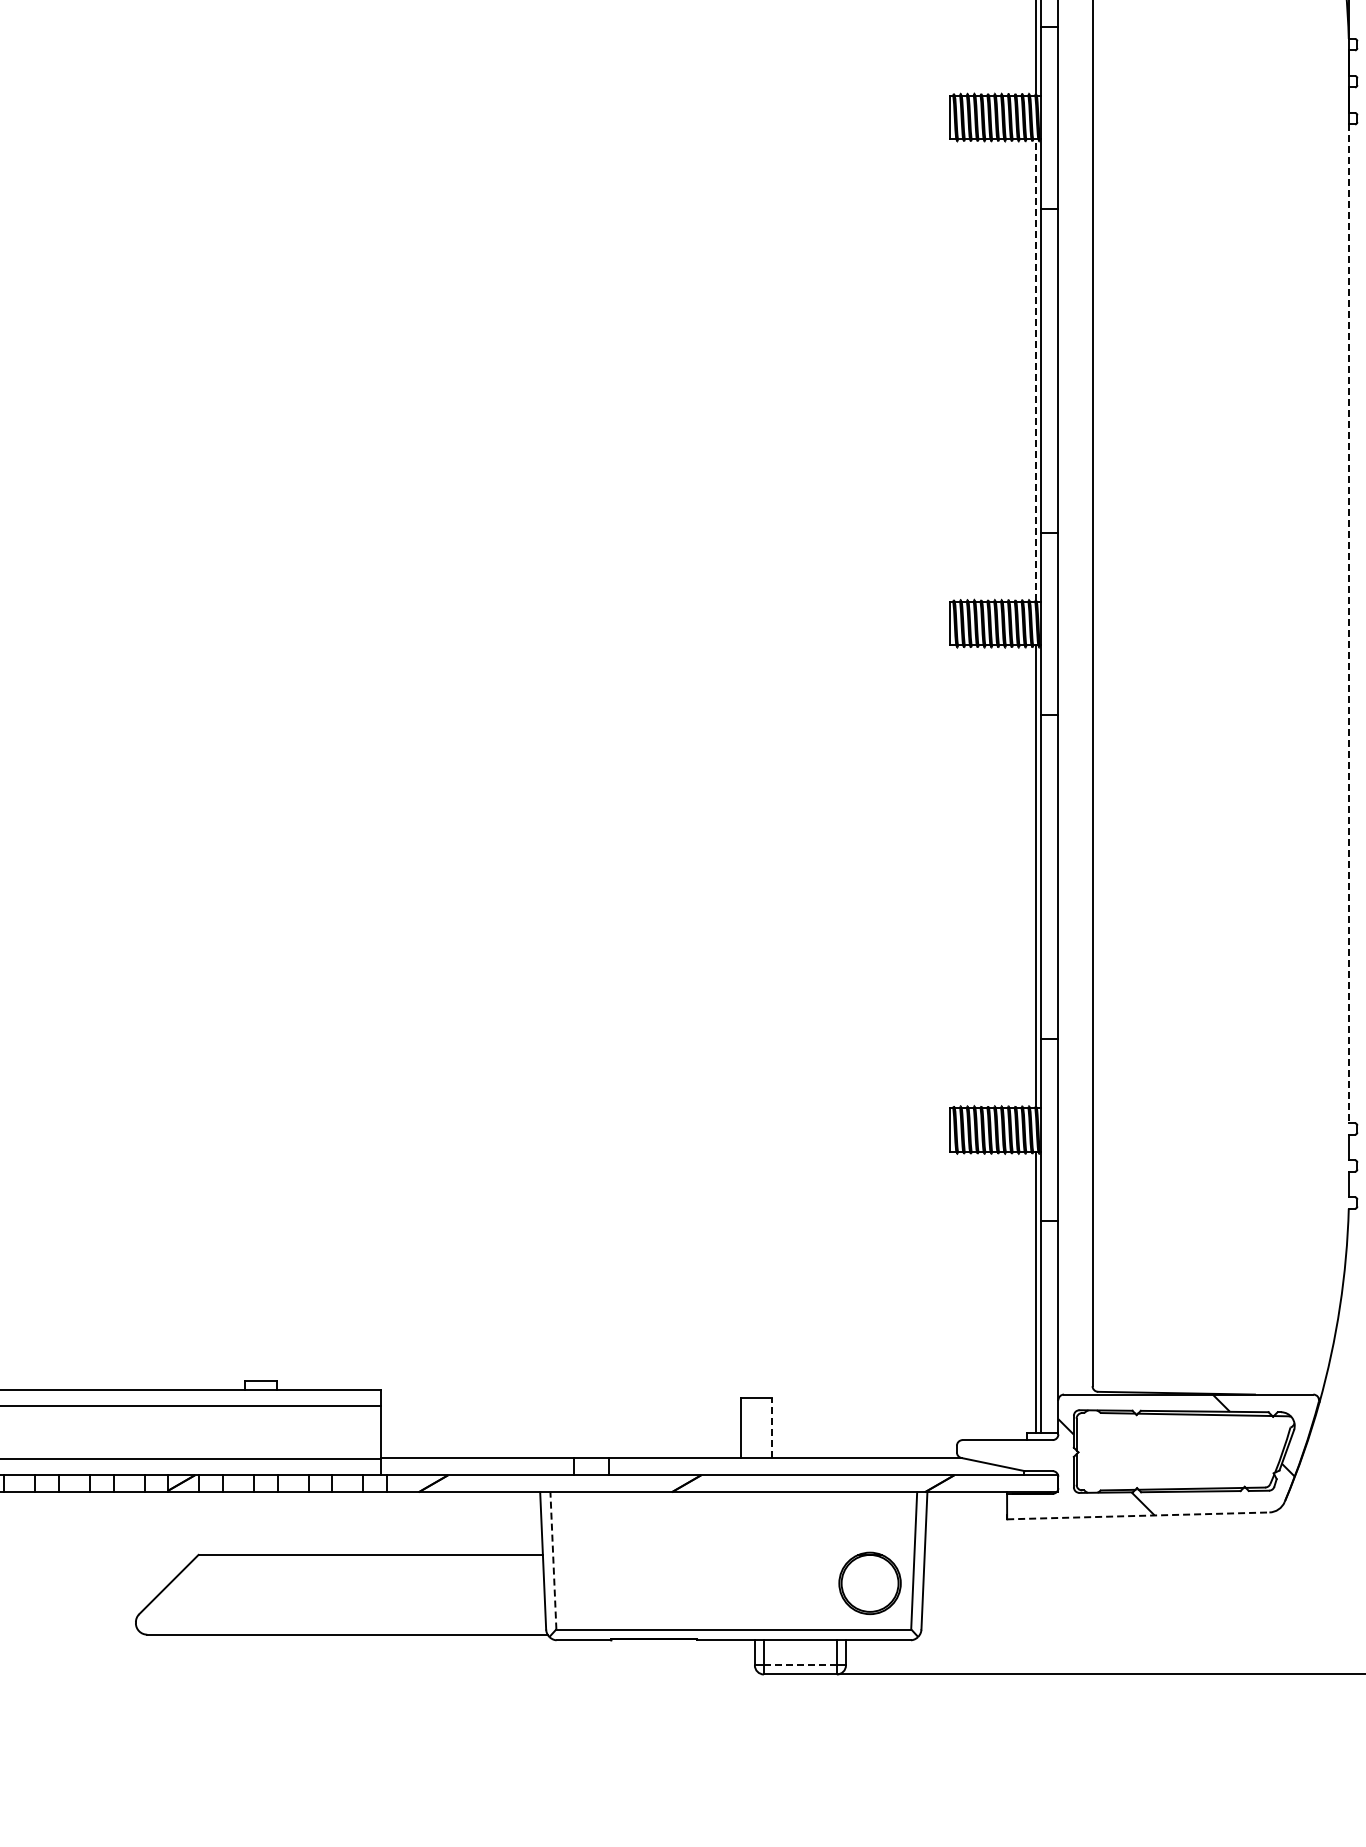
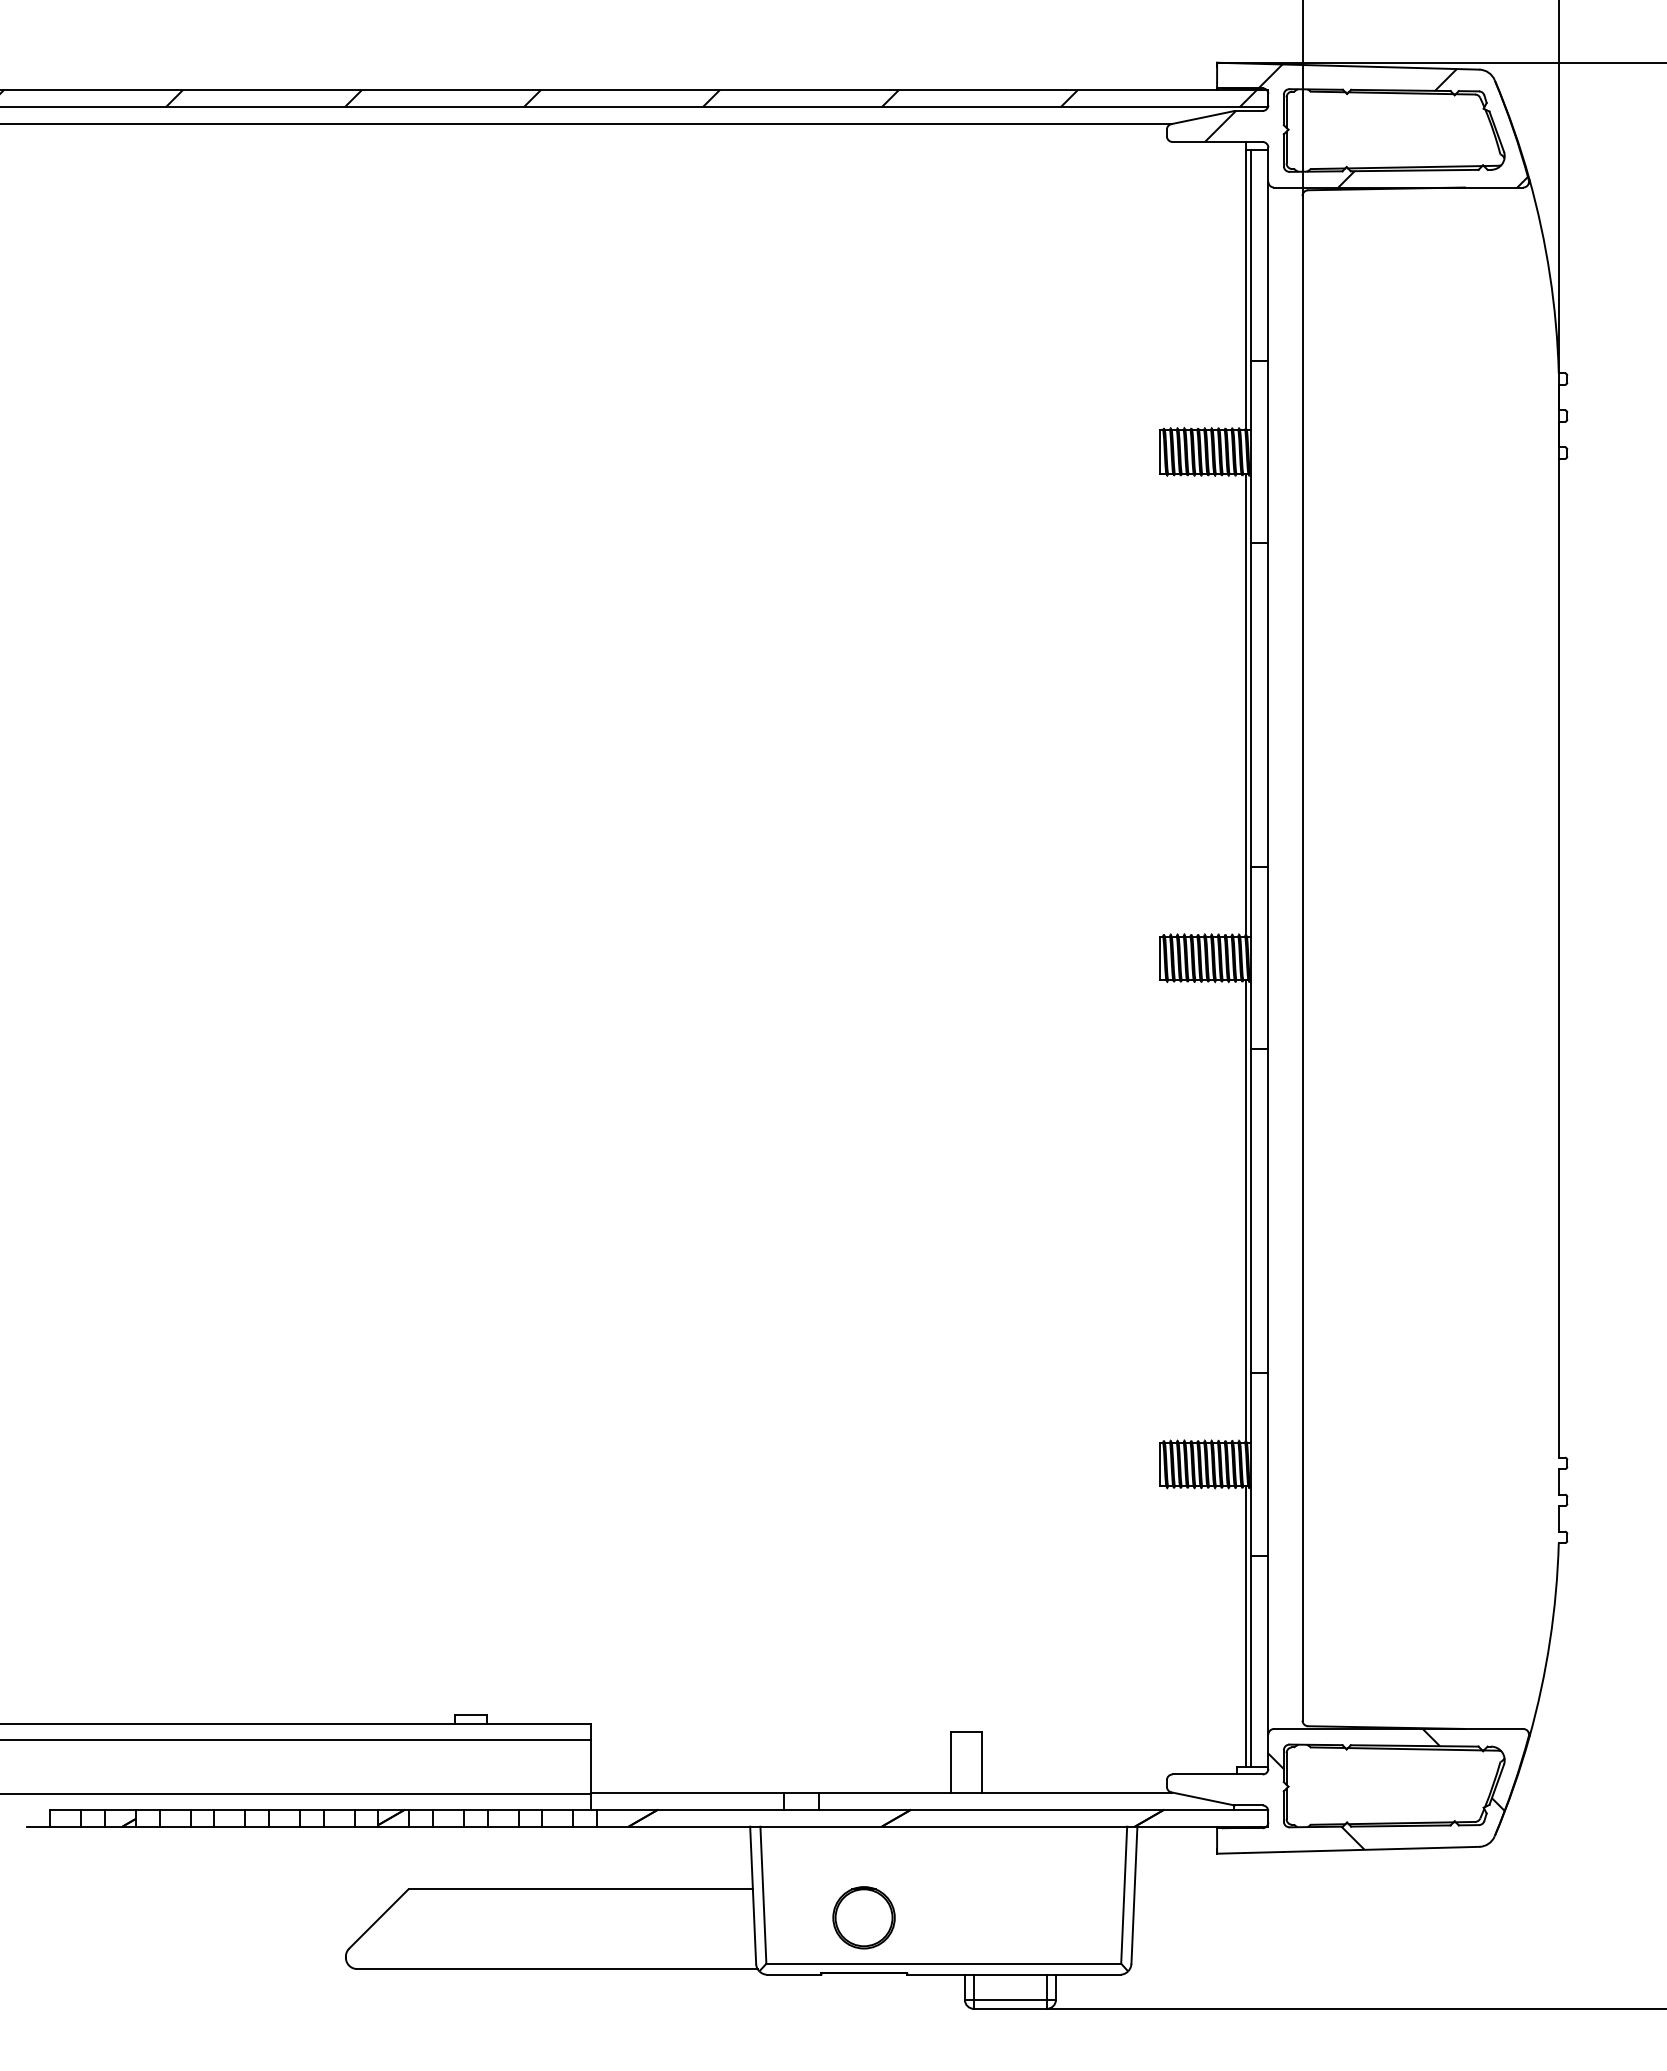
line: (1035, 370) -> (1245, 704), dashed -> solid
line: (1348, 624) -> (1558, 958), dashed -> solid
line: (772, 1427) -> (982, 1761), dashed -> solid
line: (1138, 1516) -> (1348, 1850), dashed -> solid
line: (553, 1561) -> (763, 1895), dashed -> solid
part: (869, 1583) -> (863, 1917), moved
line: (799, 1665) -> (1009, 1999), dashed -> solid

